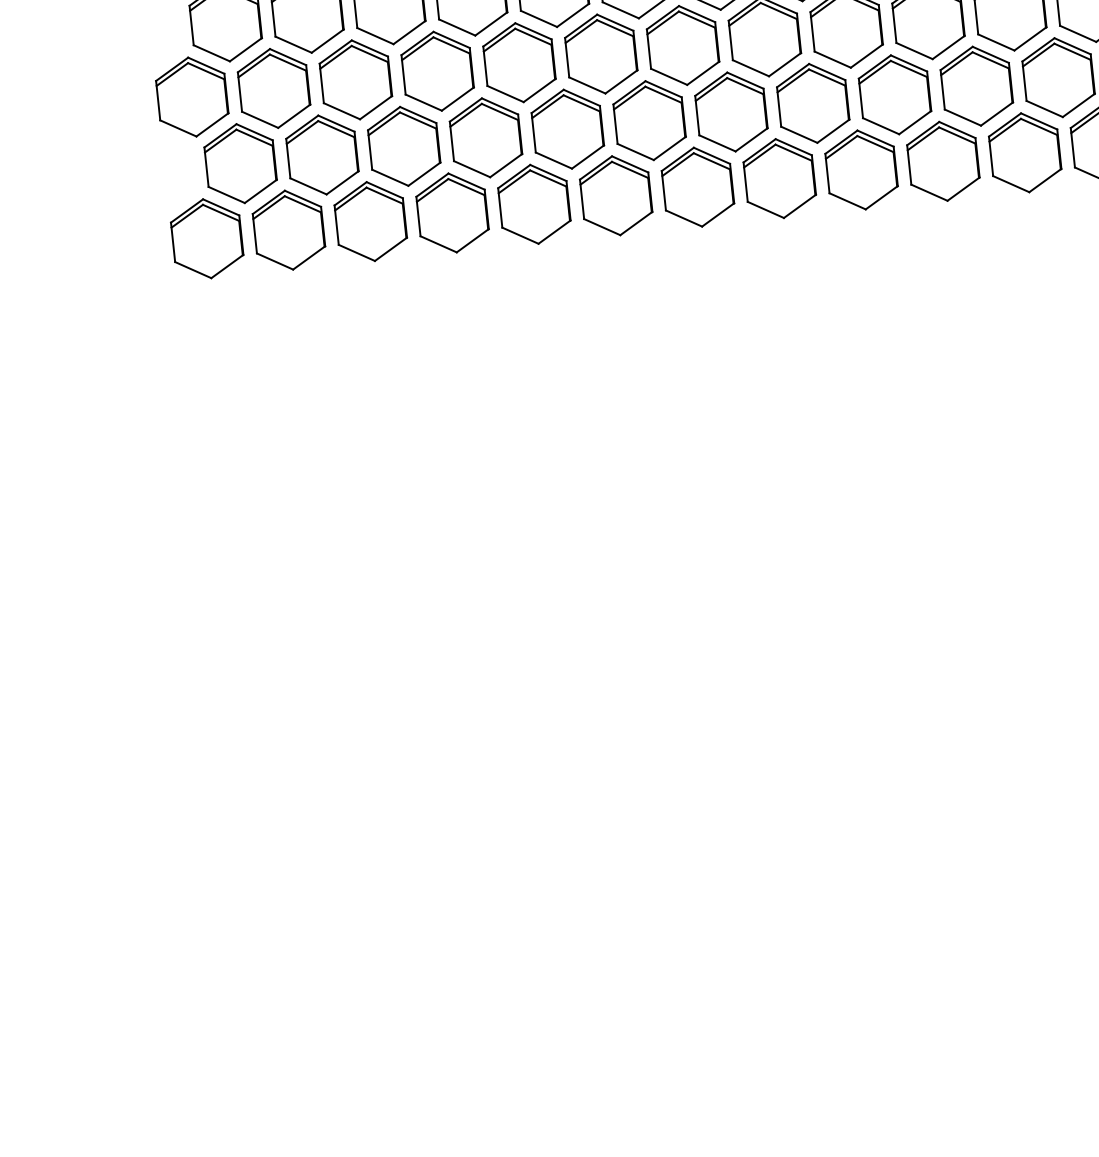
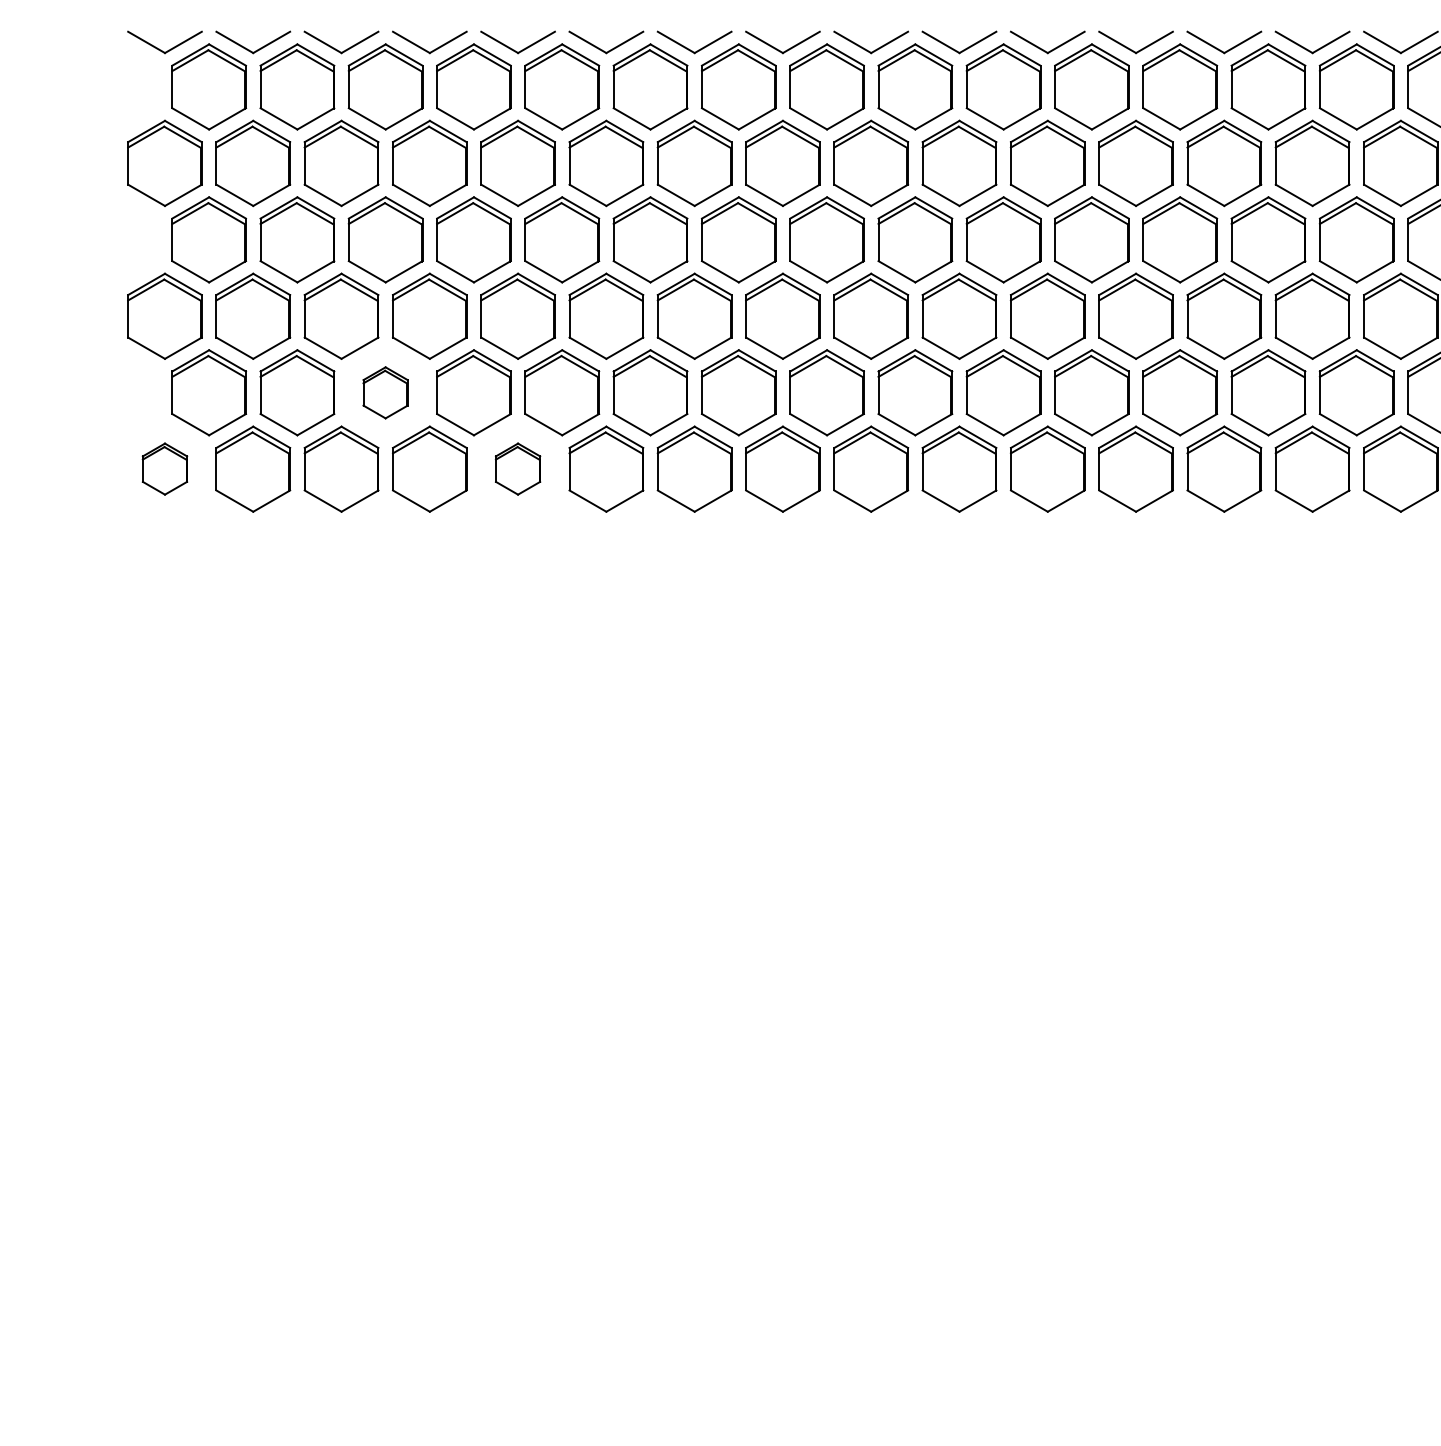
part: (404, 146) -> (385, 392), size x0.6
part: (533, 203) -> (517, 468), size x0.6
part: (206, 238) -> (164, 468), size x0.6

